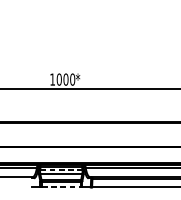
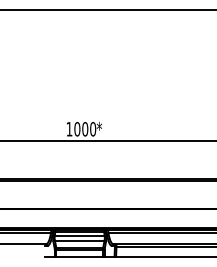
line: (61, 170) -> (79, 236), dashed -> solid
line: (61, 187) -> (80, 256), dashed -> solid

